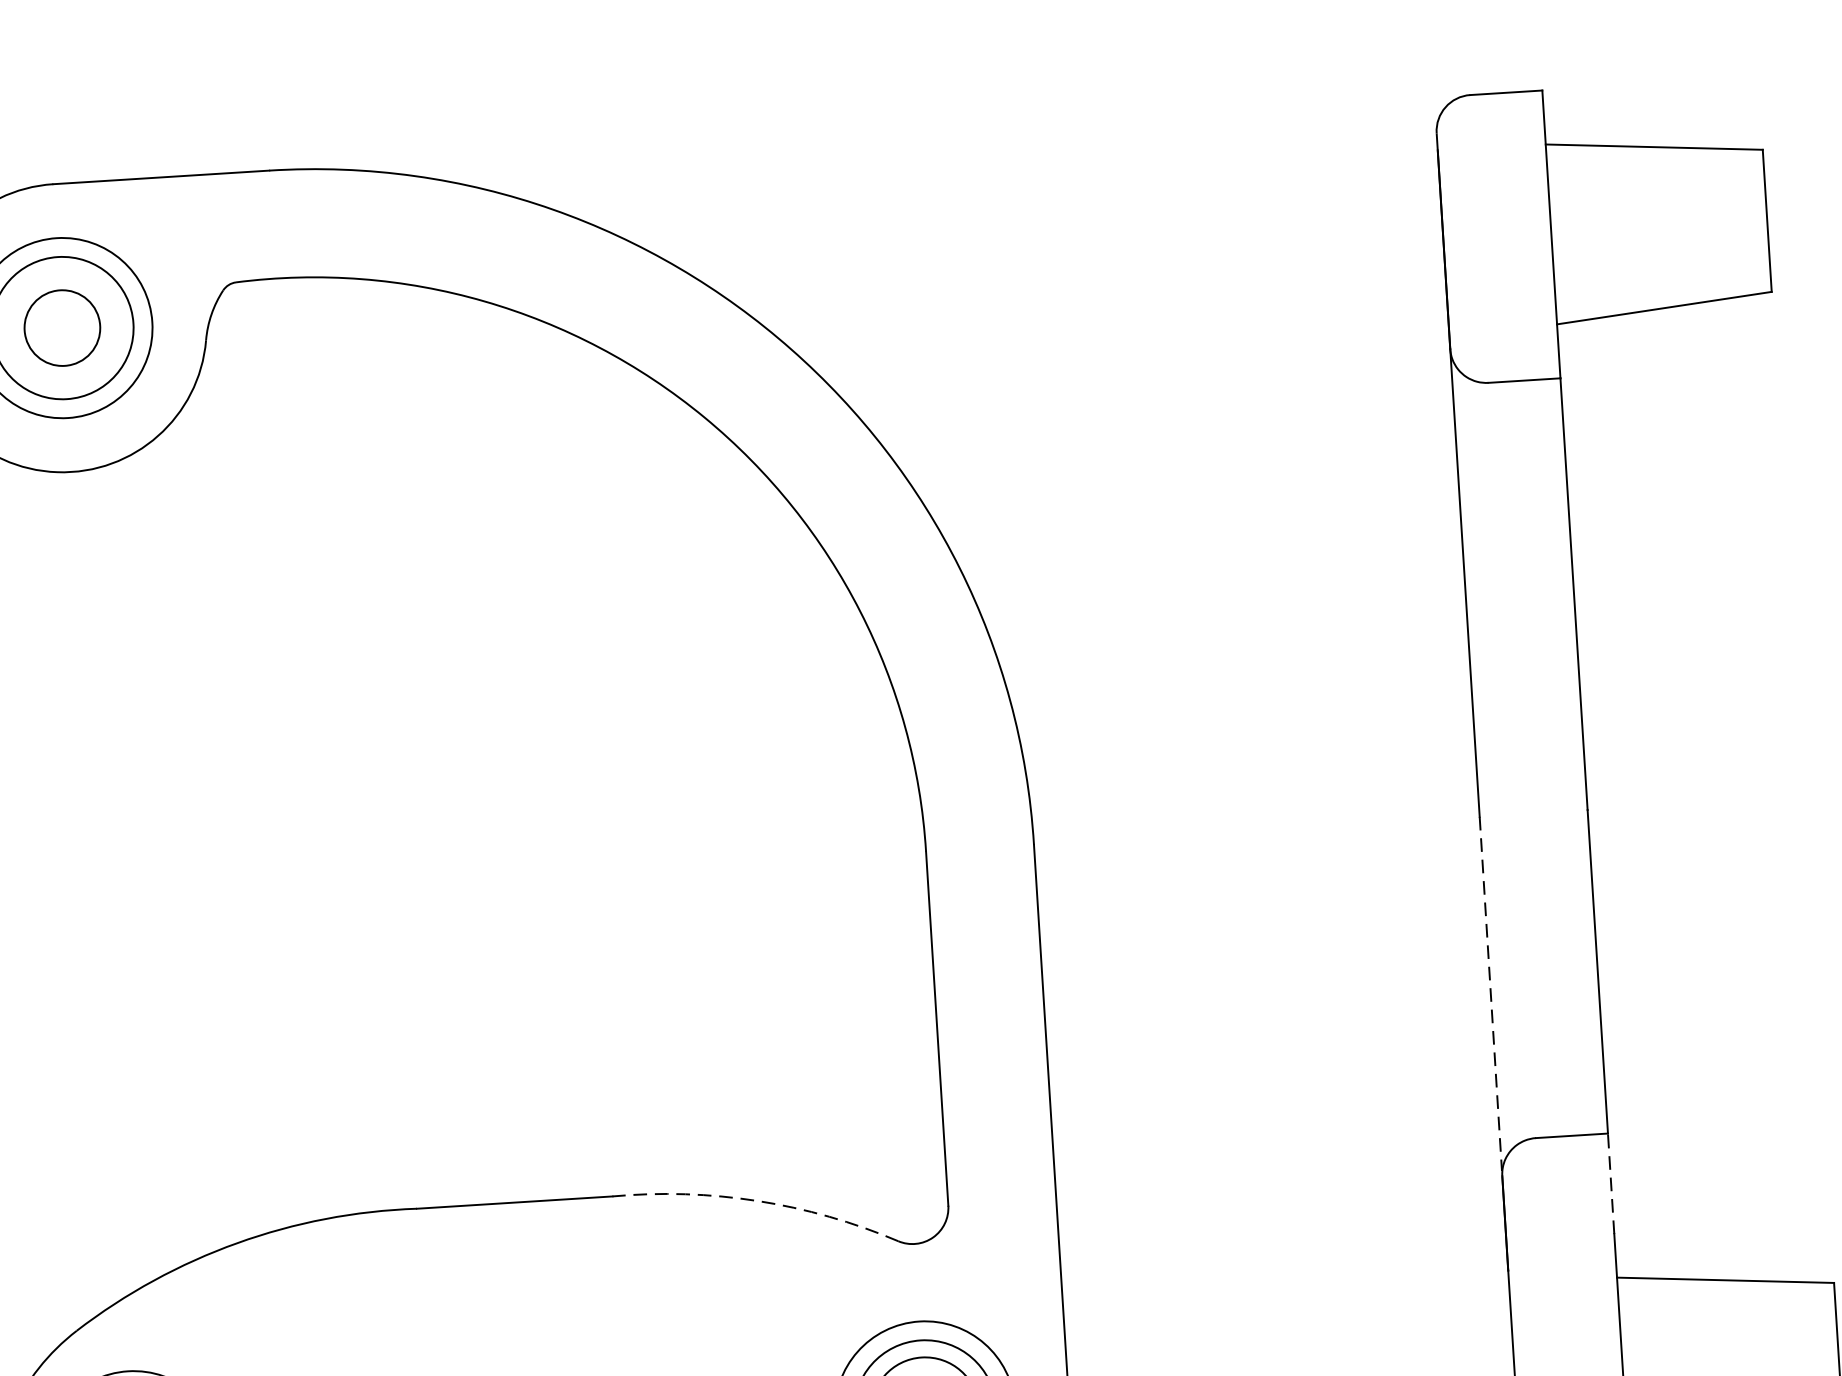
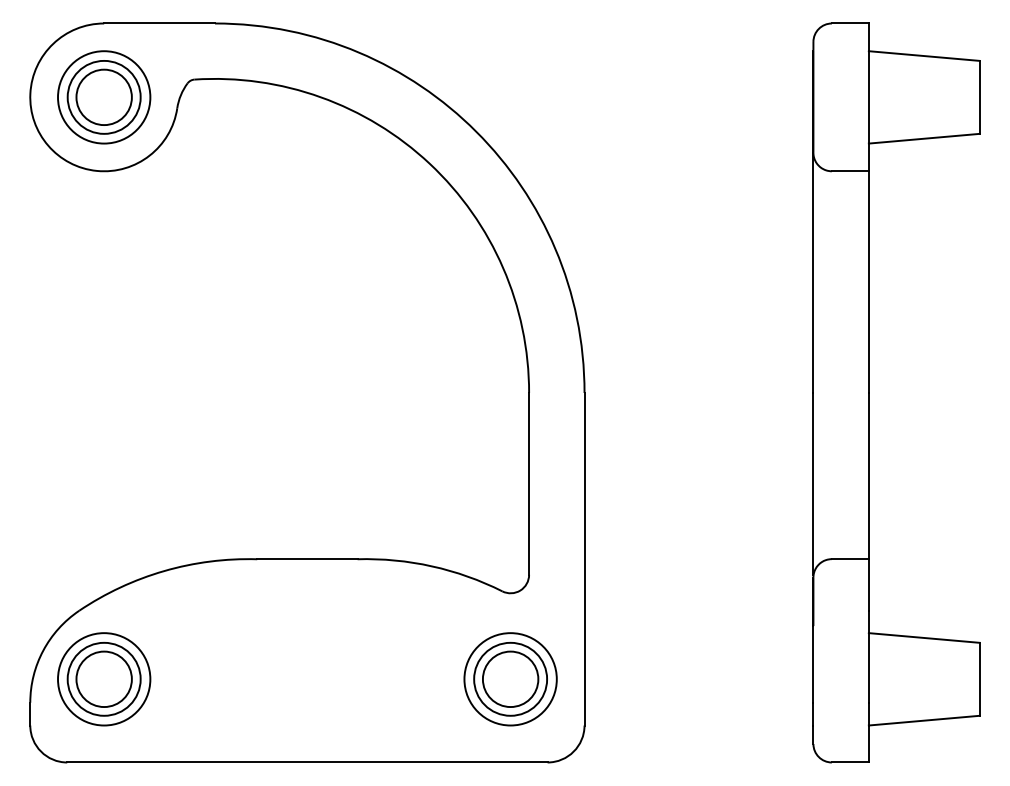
circle: (61, 328) -> (103, 97), size x1.43
line: (1490, 993) -> (813, 483), dashed -> solid
line: (1610, 1182) -> (868, 584), dashed -> solid
arc: (757, 1201) -> (431, 566), dashed -> solid

